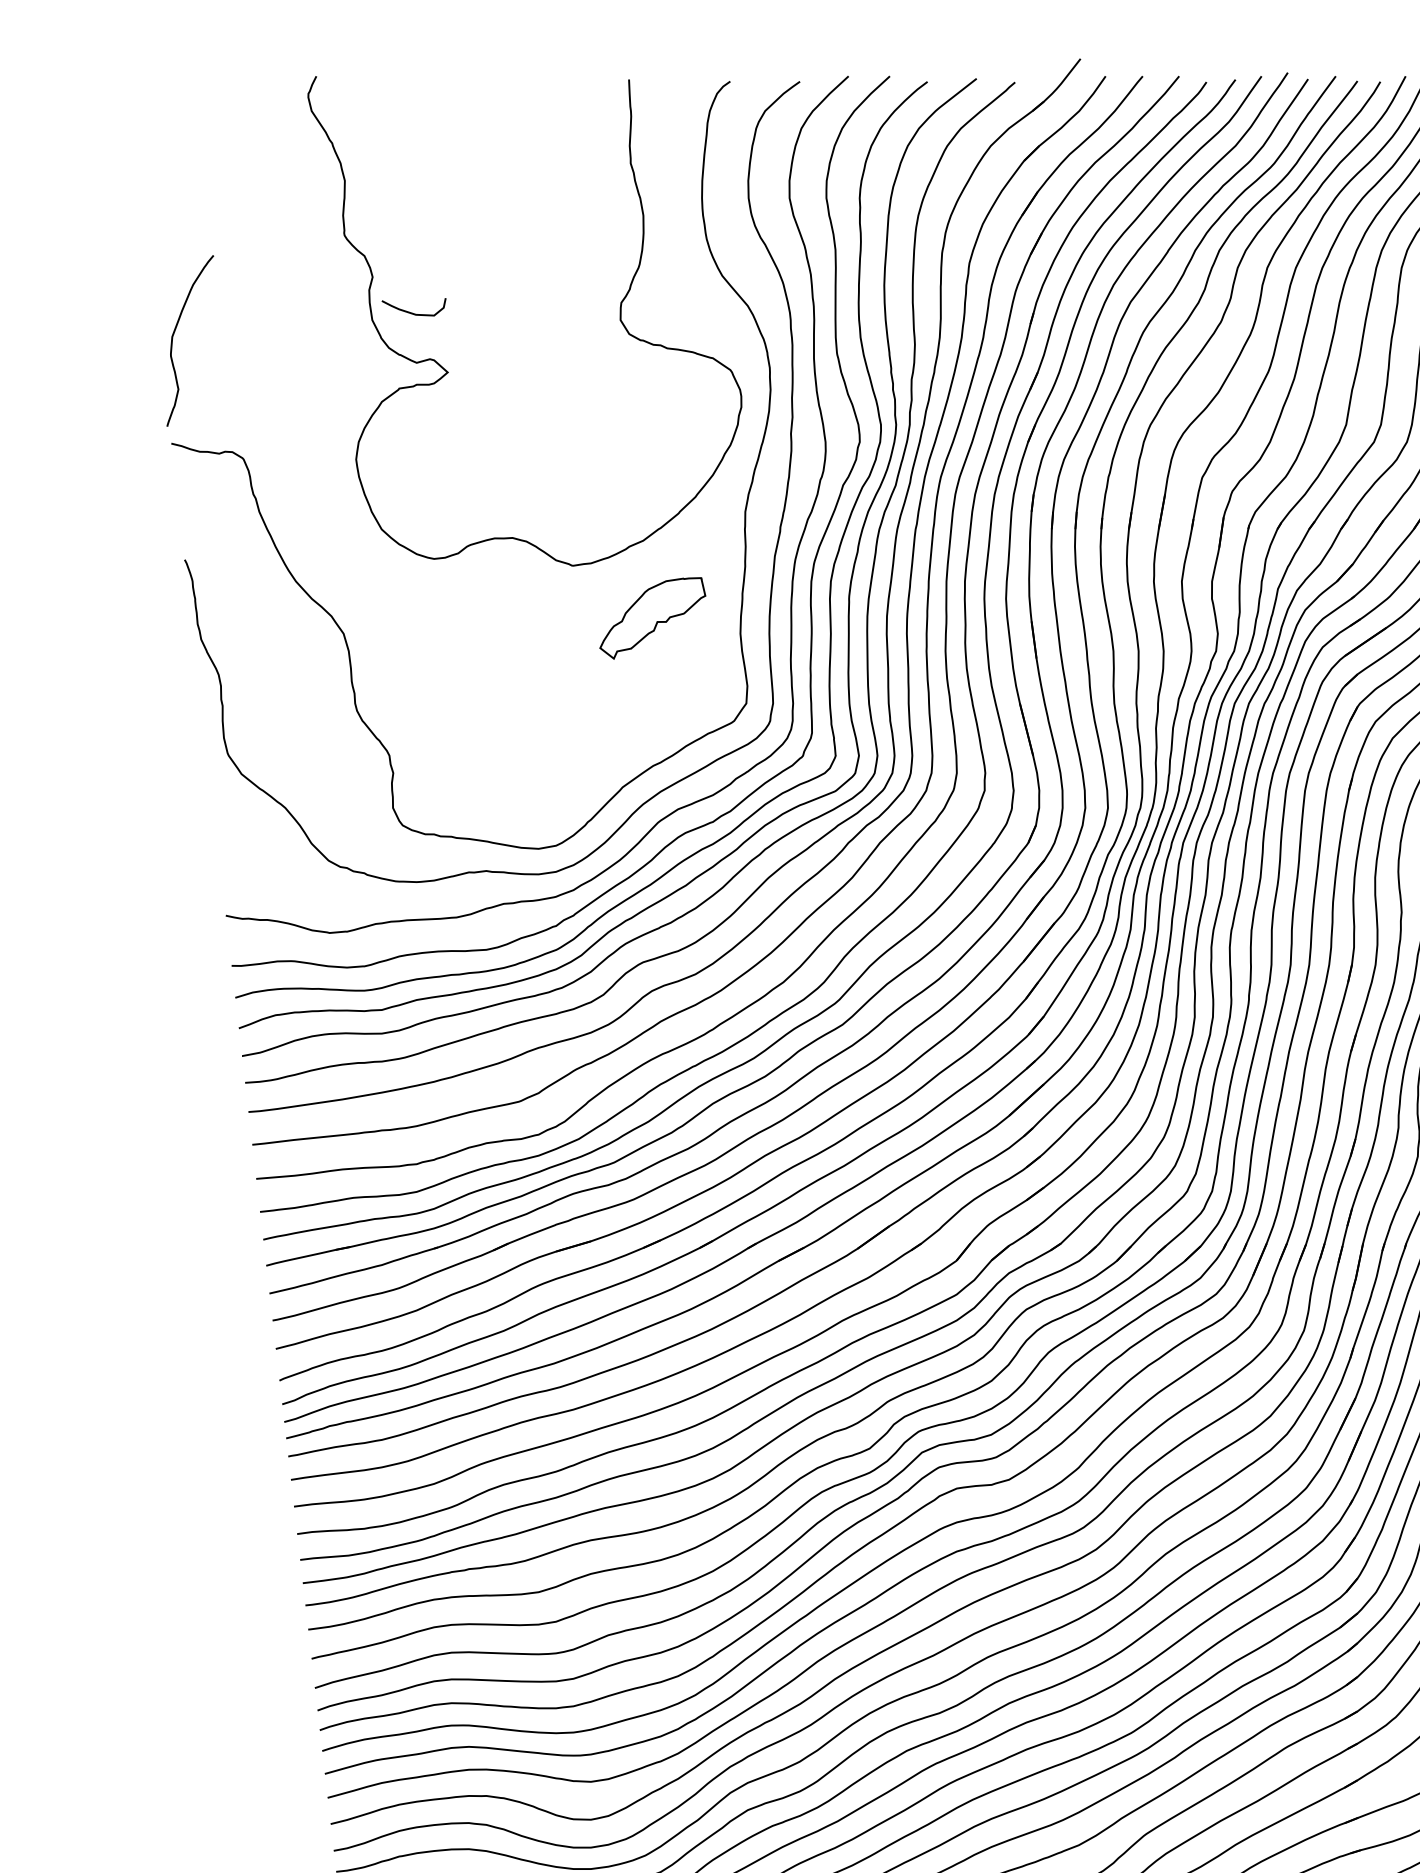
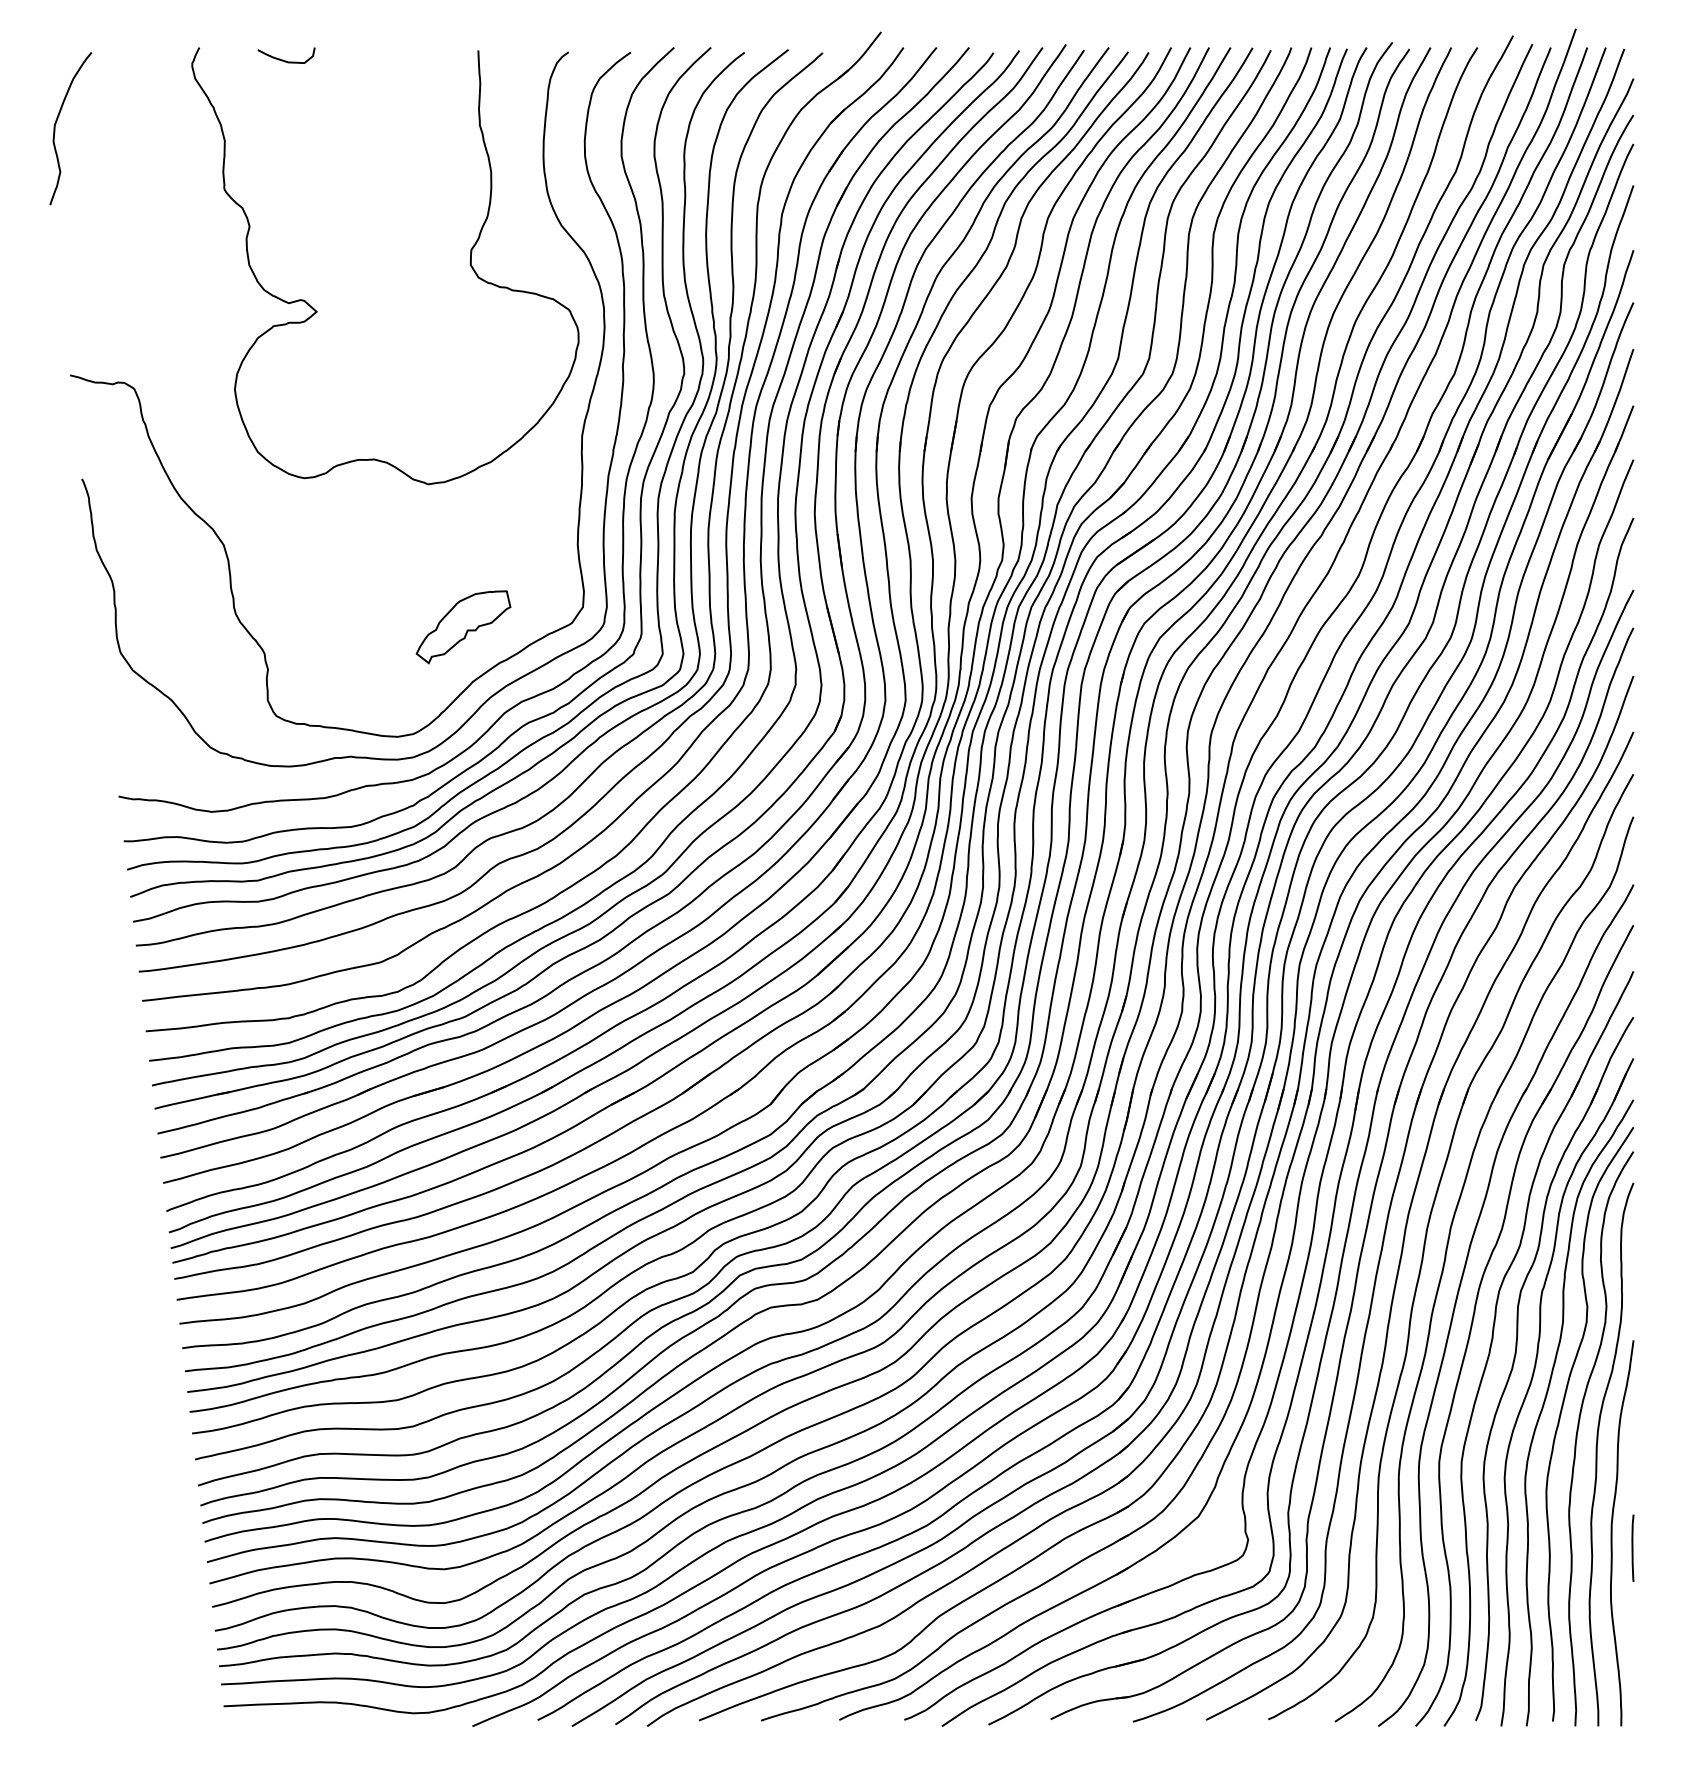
curve: (410, 311) -> (283, 59), moved
curve: (175, 332) -> (57, 121), moved
part: (652, 618) -> (463, 627), moved

